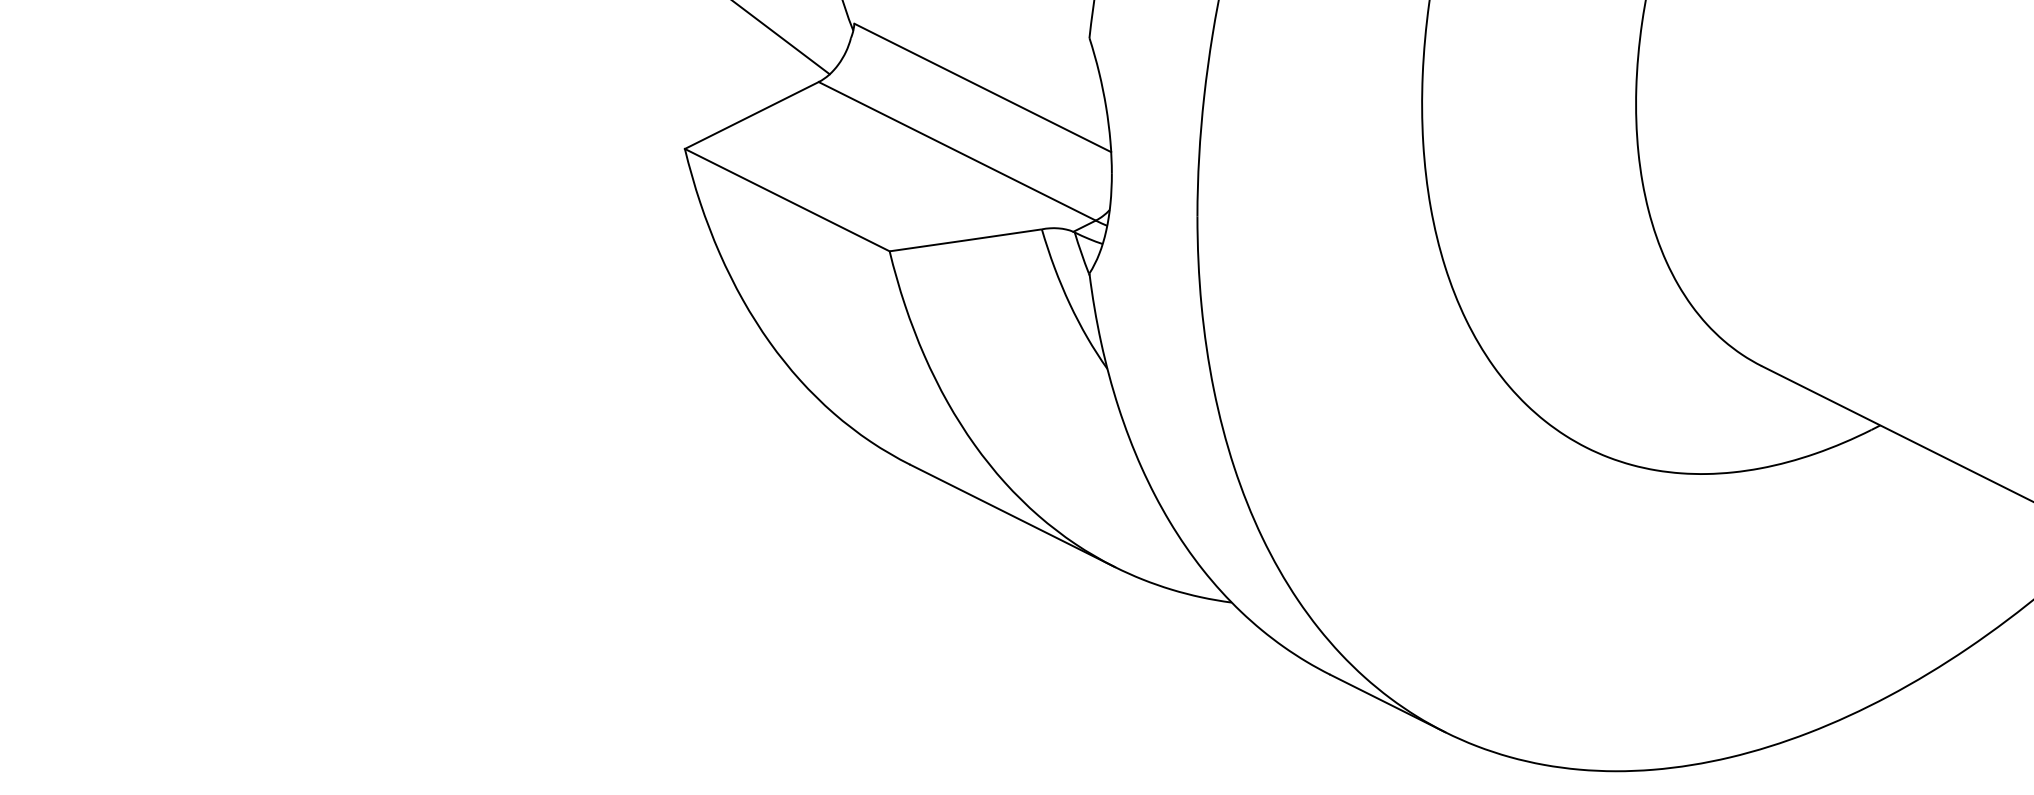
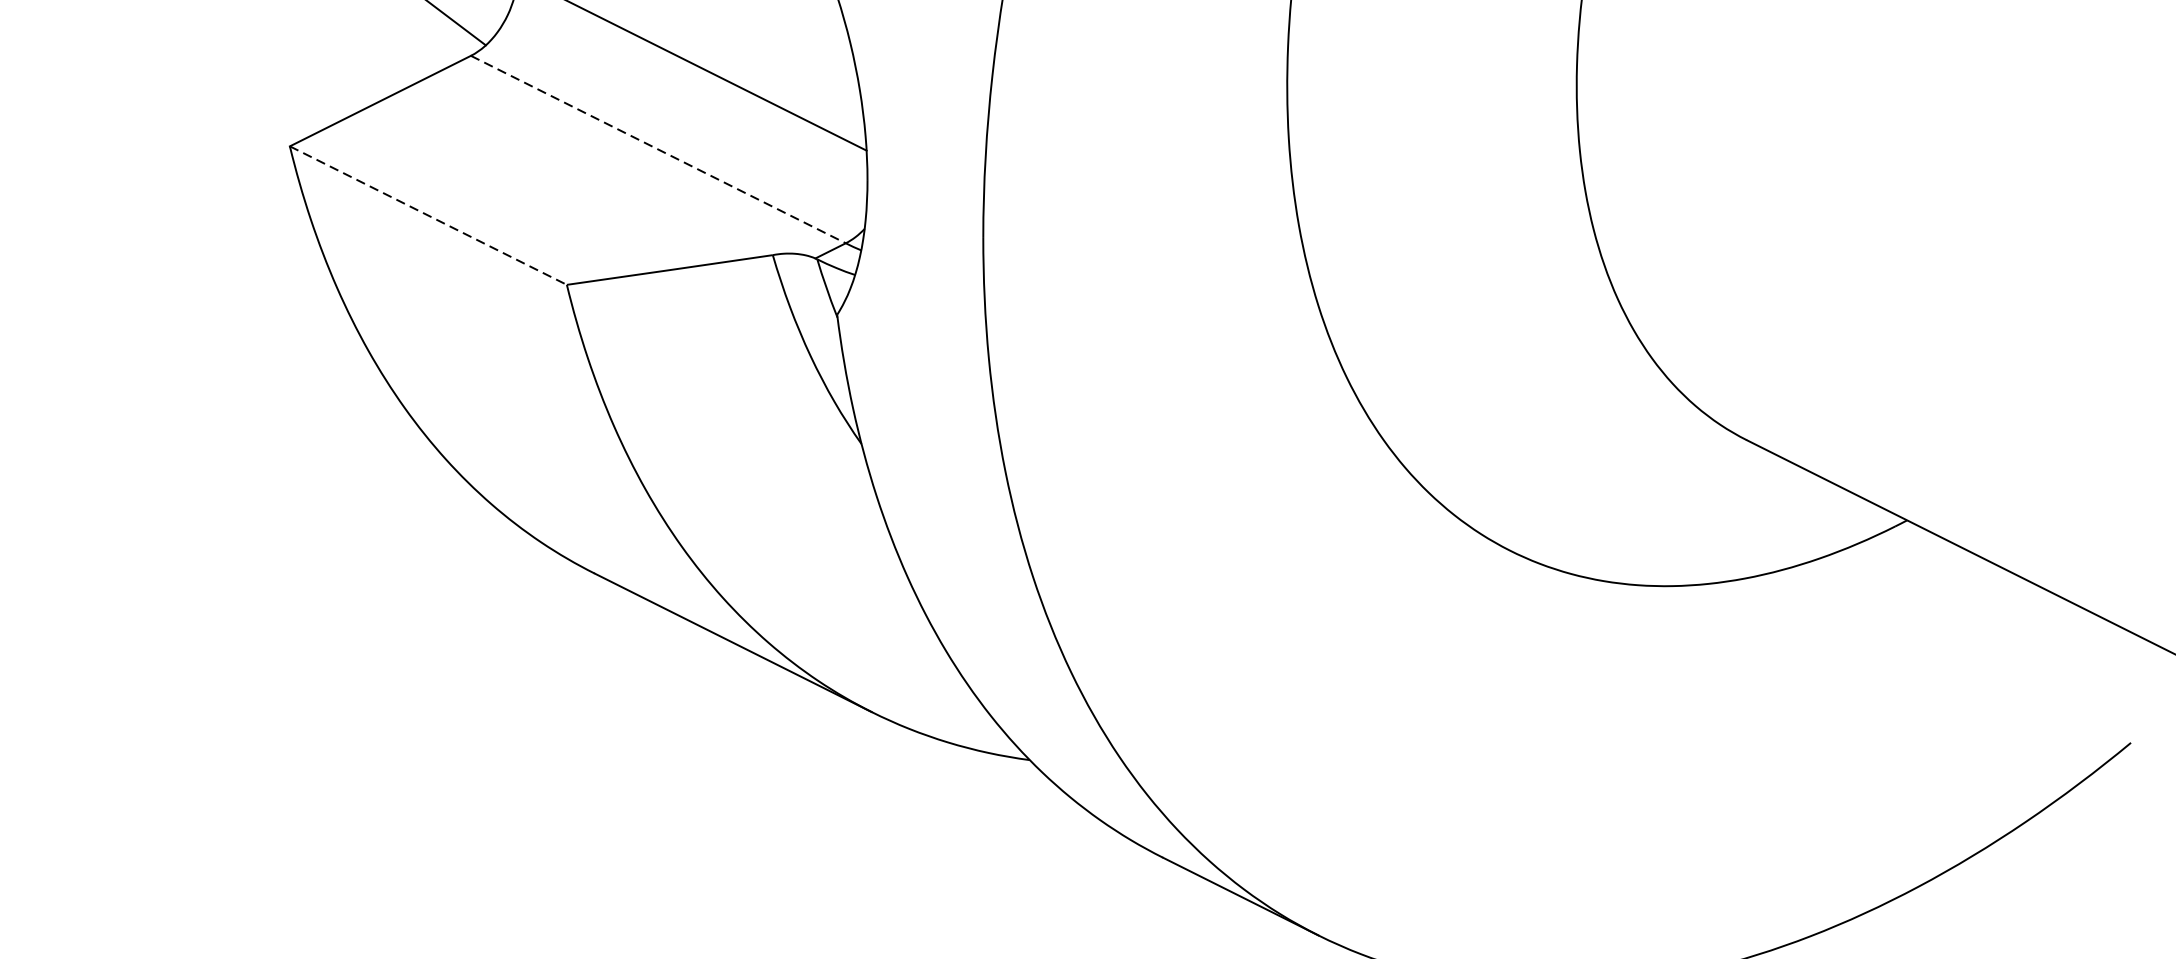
line: (957, 151) -> (658, 149), solid -> dashed
line: (787, 200) -> (428, 216), solid -> dashed

